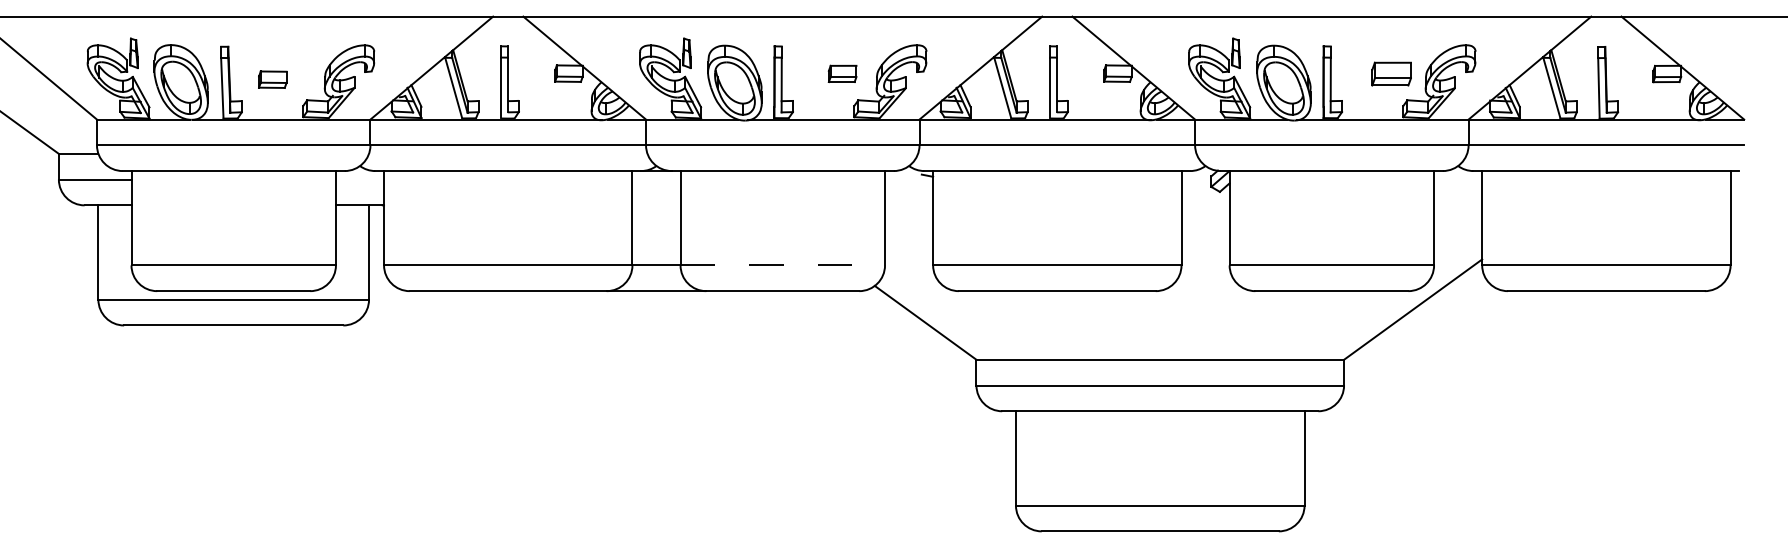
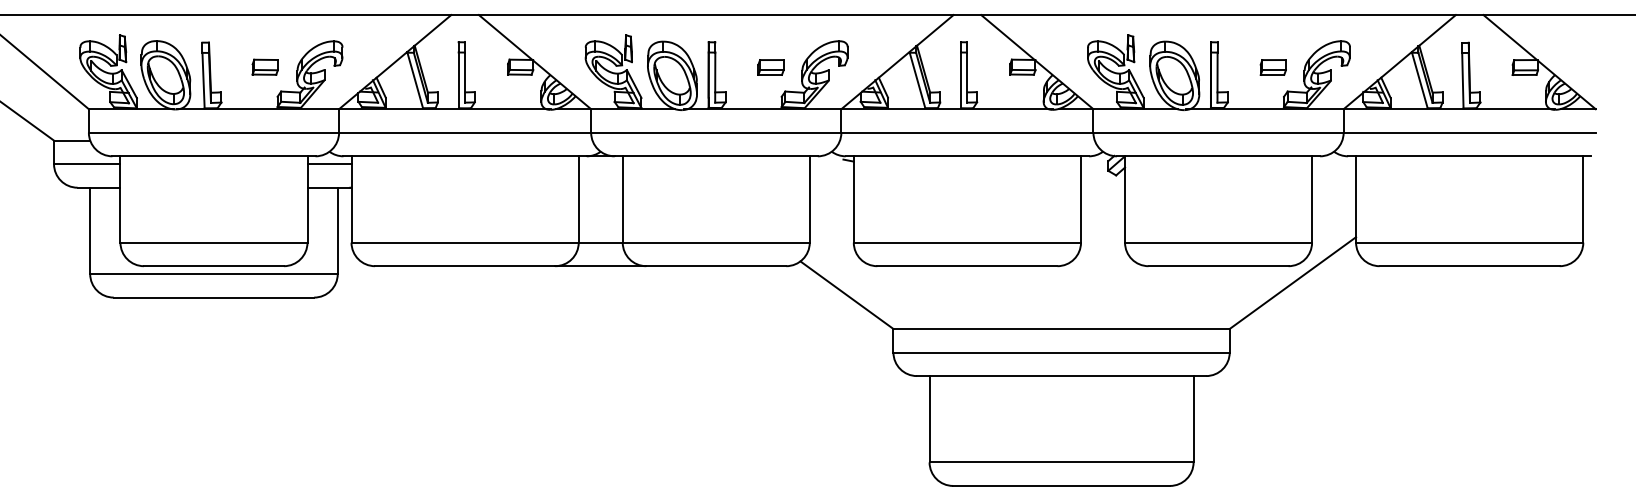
part: (1391, 73) -> (1273, 67), size x0.71
part: (272, 79) -> (265, 67), moved
line: (359, 179) -> (329, 164), added
line: (783, 265) -> (716, 242), dashed -> solid

